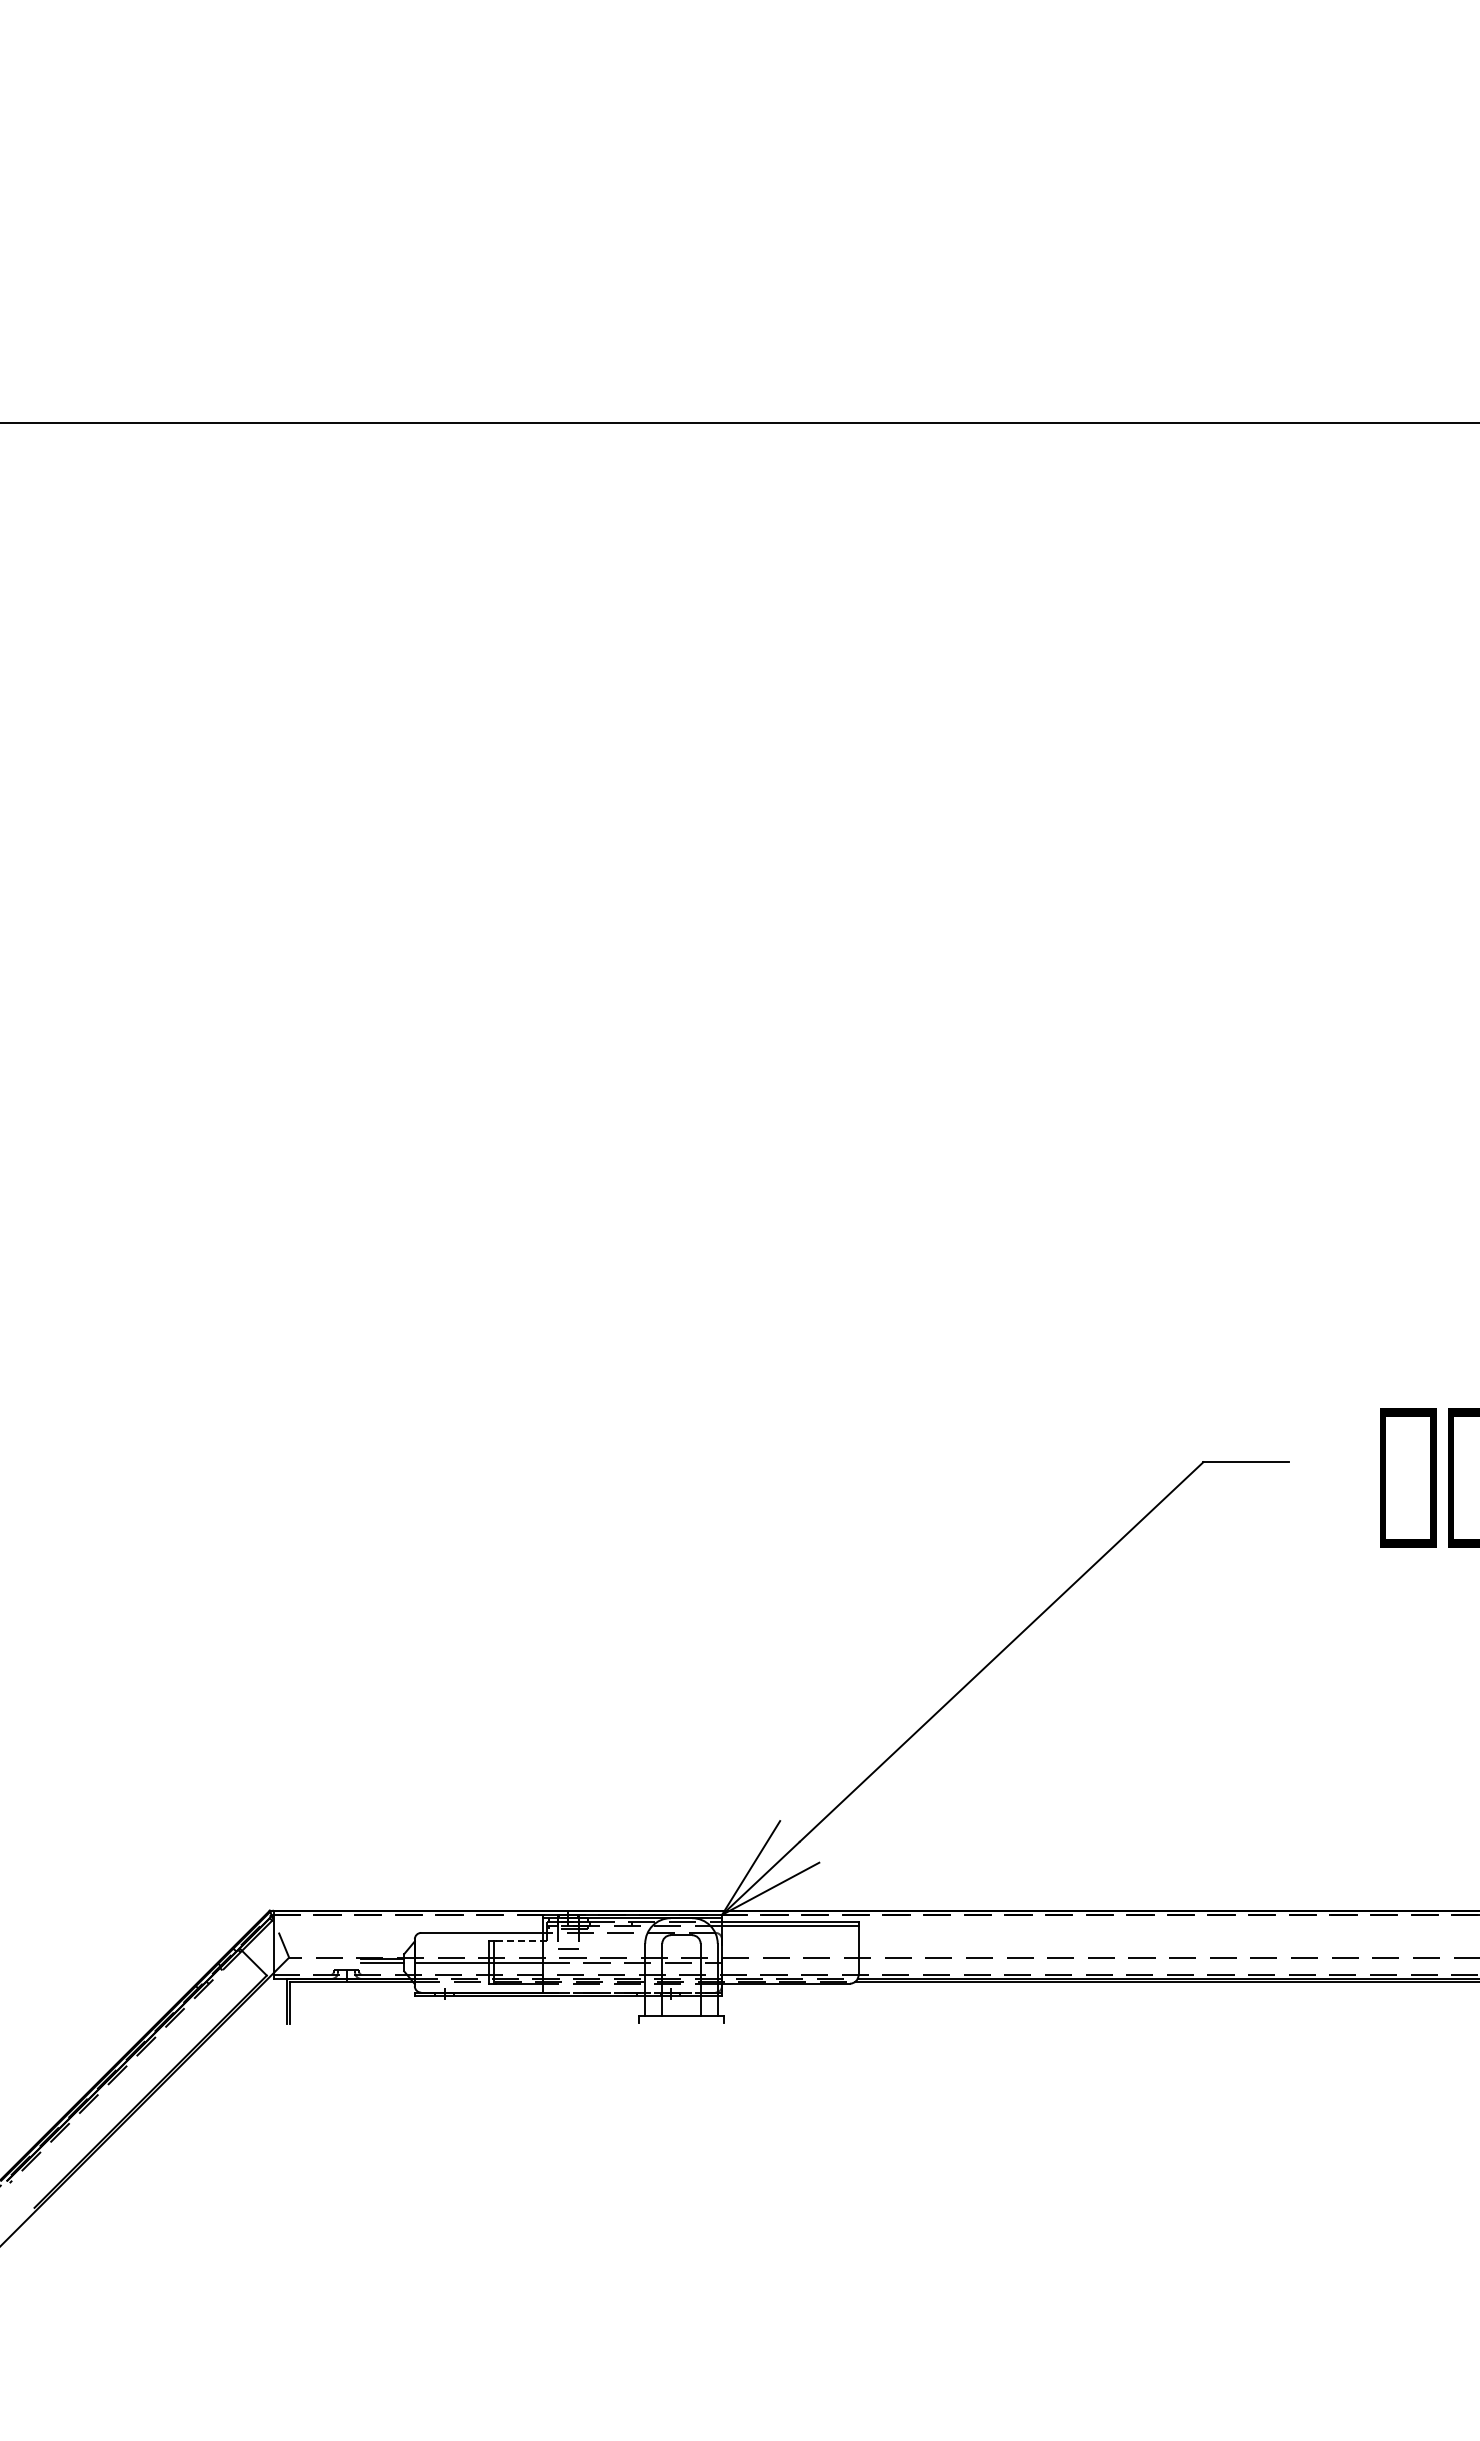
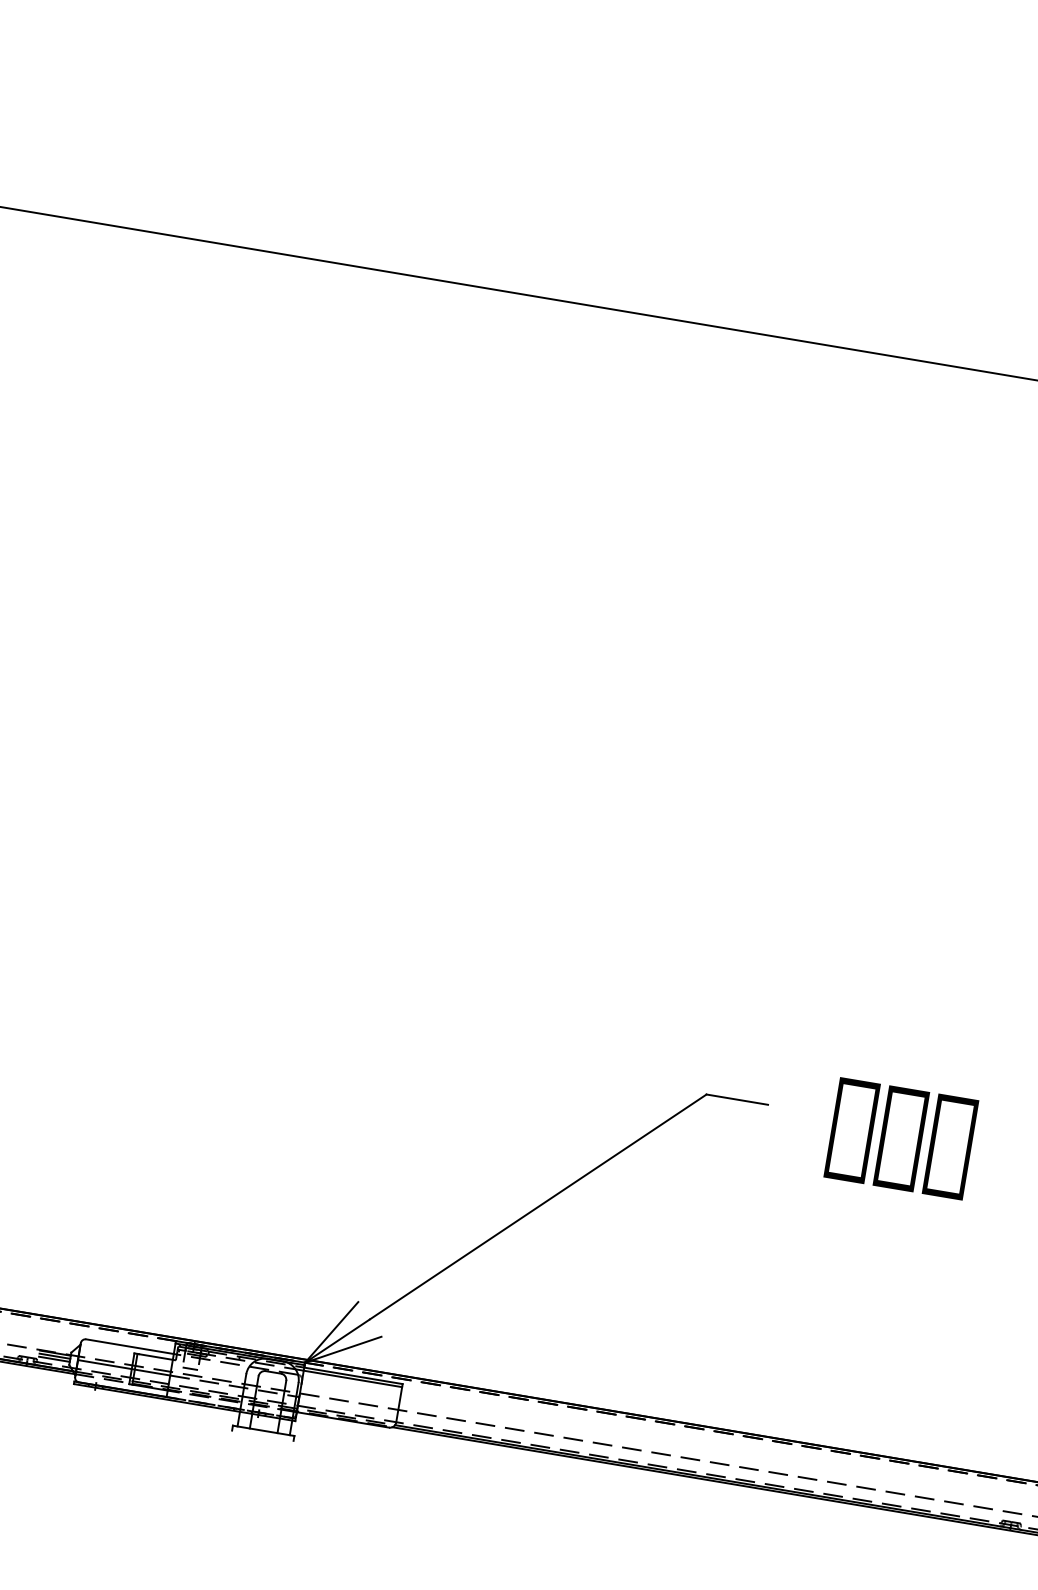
line: (519, 1941) -> (155, 1357), dashed -> solid
line: (382, 1967) -> (54, 1359), added

